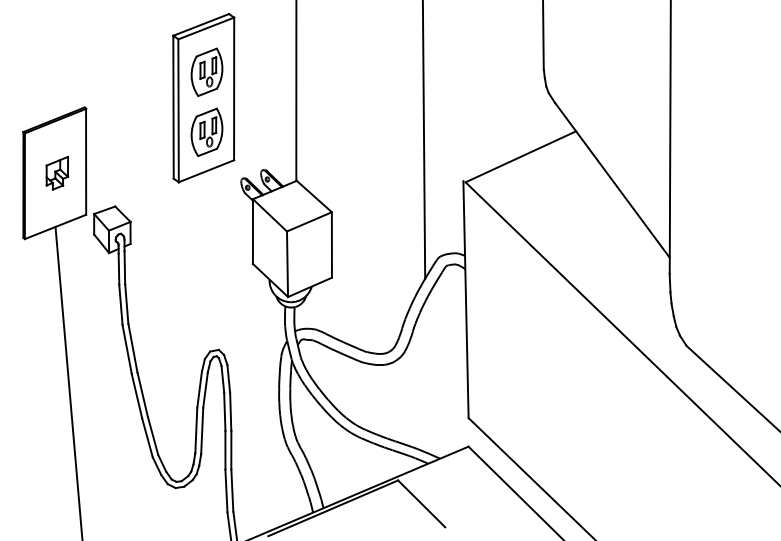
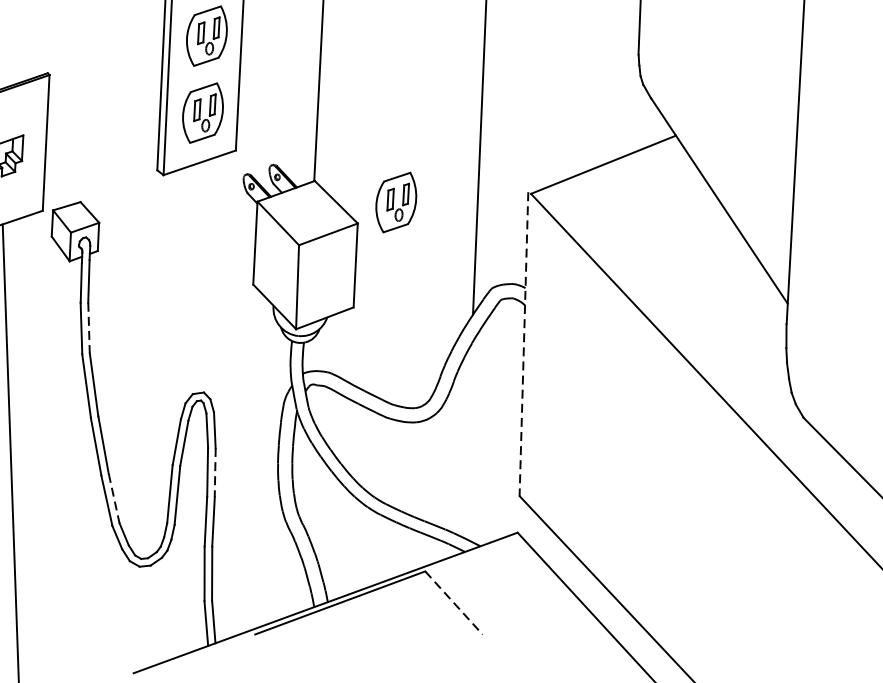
part: (360, 193) -> (395, 201), added
line: (466, 299) -> (524, 344), solid -> dashed
line: (126, 304) -> (88, 328), solid -> dashed
line: (230, 412) -> (214, 473), solid -> dashed
line: (153, 436) -> (114, 499), solid -> dashed
line: (422, 504) -> (454, 603), solid -> dashed

